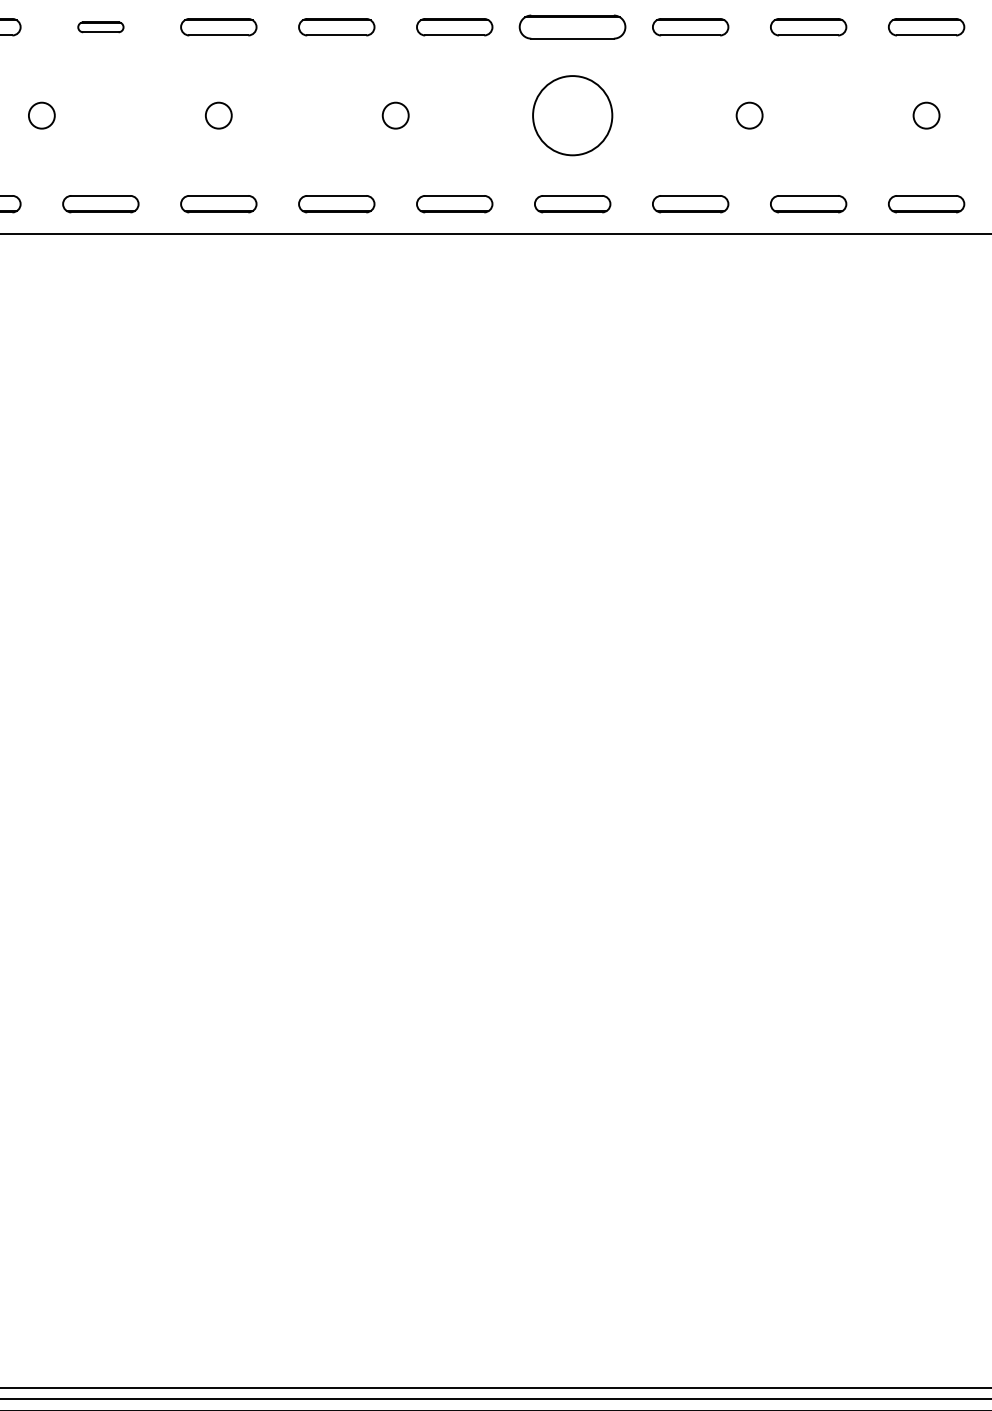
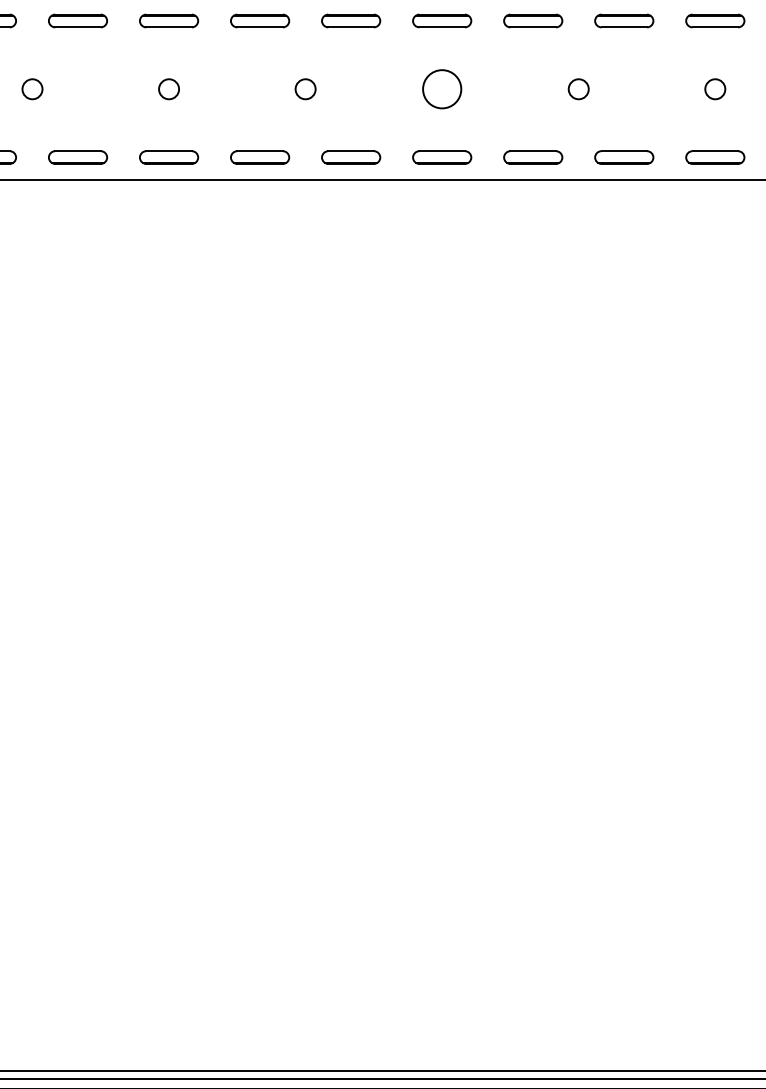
part: (100, 27) -> (77, 21), size x1.67
part: (572, 27) -> (442, 21), size x0.71
circle: (572, 115) -> (442, 89), size x0.62

